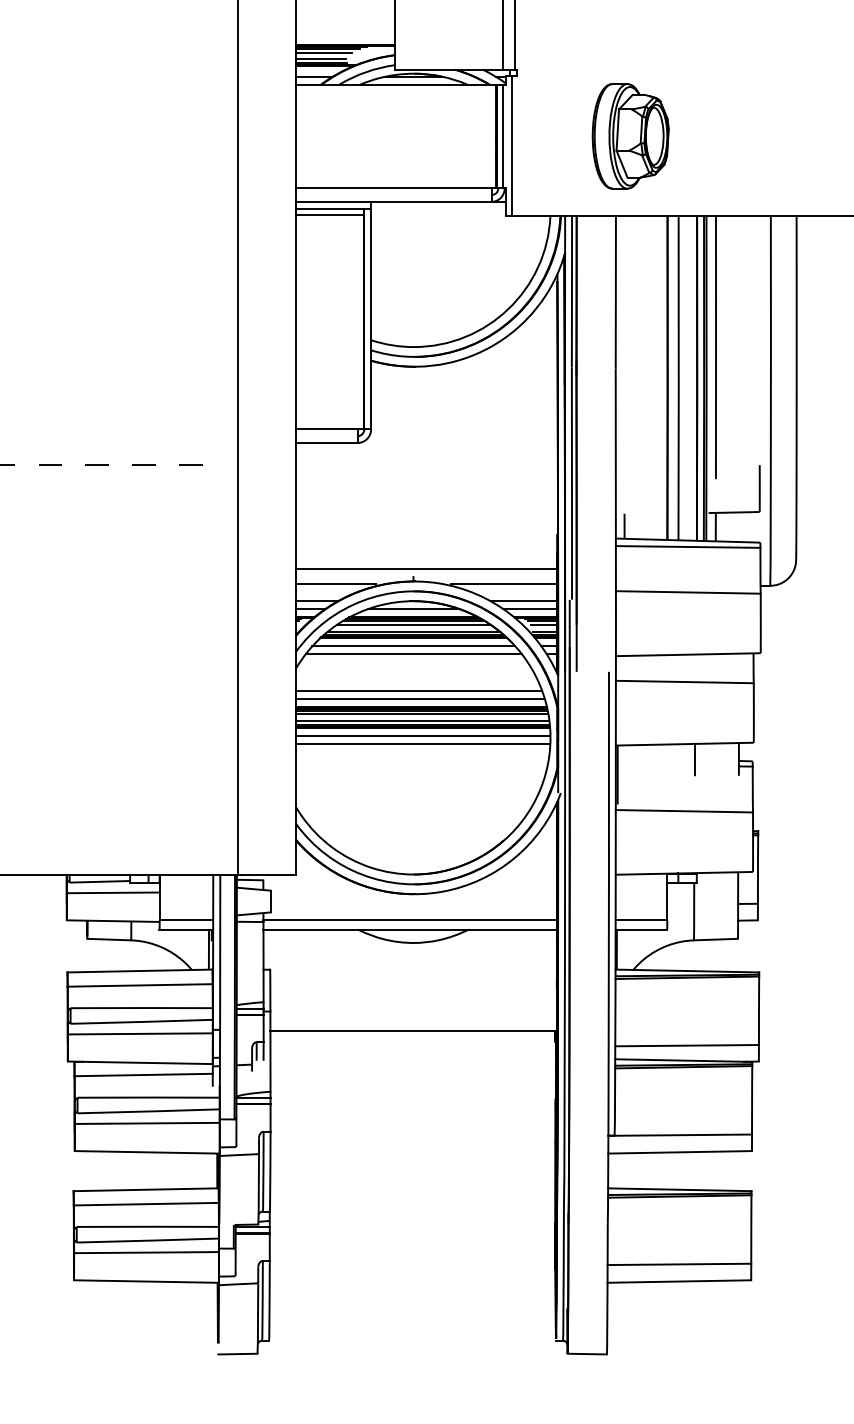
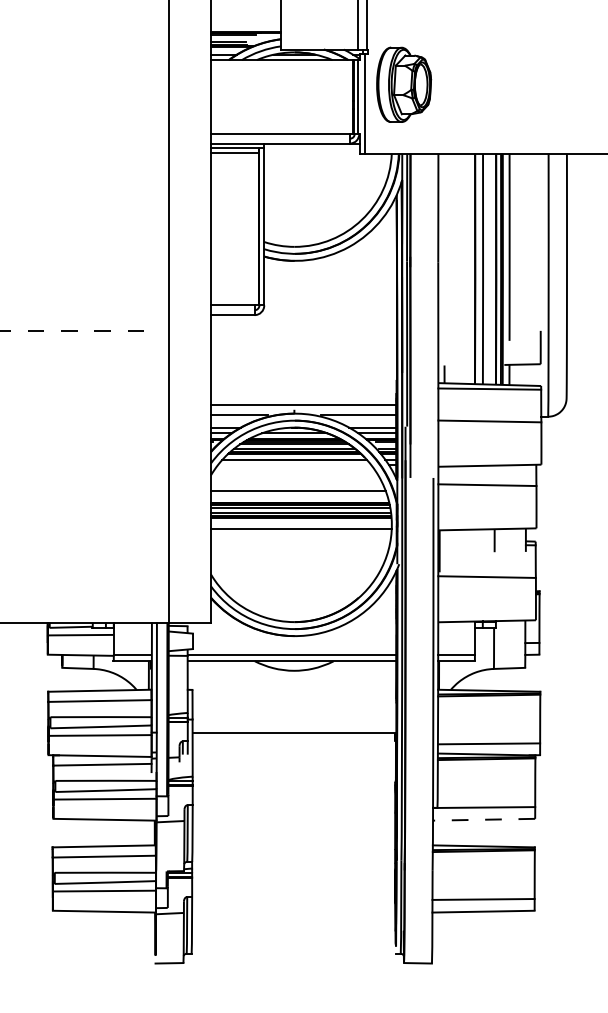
line: (323, 52) -> (230, 37), removed
part: (630, 136) -> (403, 84), moved
line: (544, 624) -> (387, 444), removed
line: (413, 654) -> (294, 465), removed
line: (420, 698) -> (299, 496), removed
line: (423, 735) -> (301, 523), removed
line: (680, 1152) -> (484, 819), solid -> dashed

